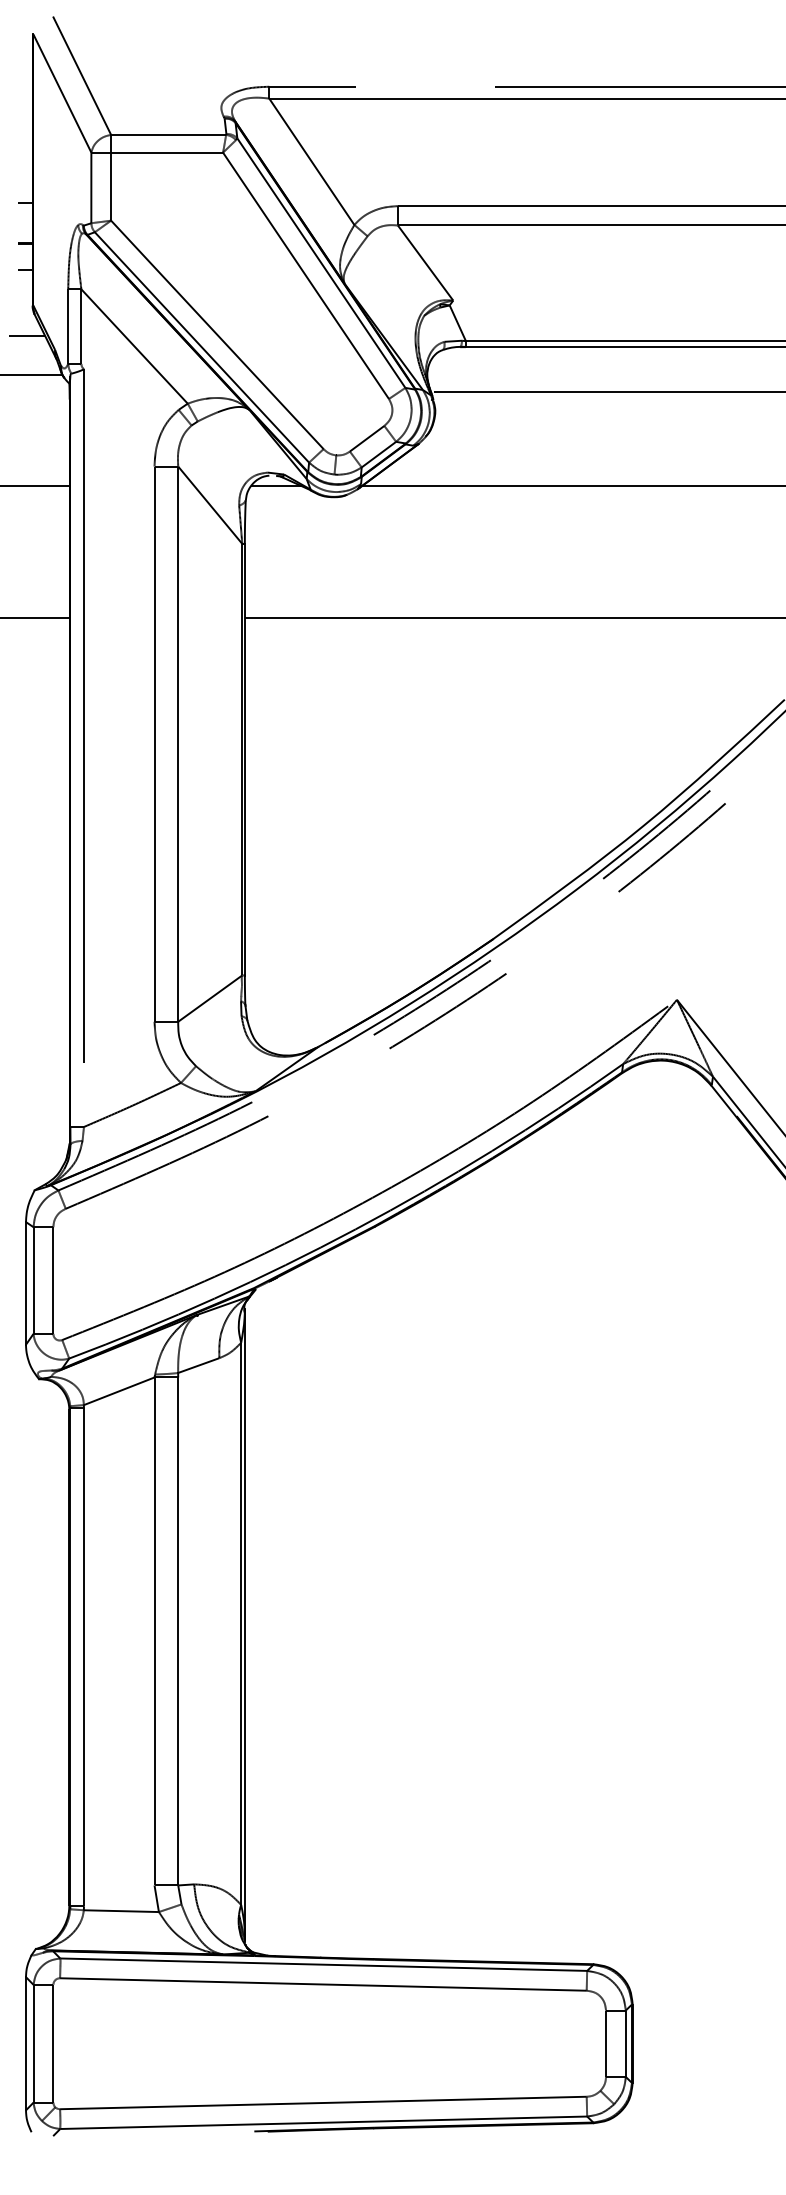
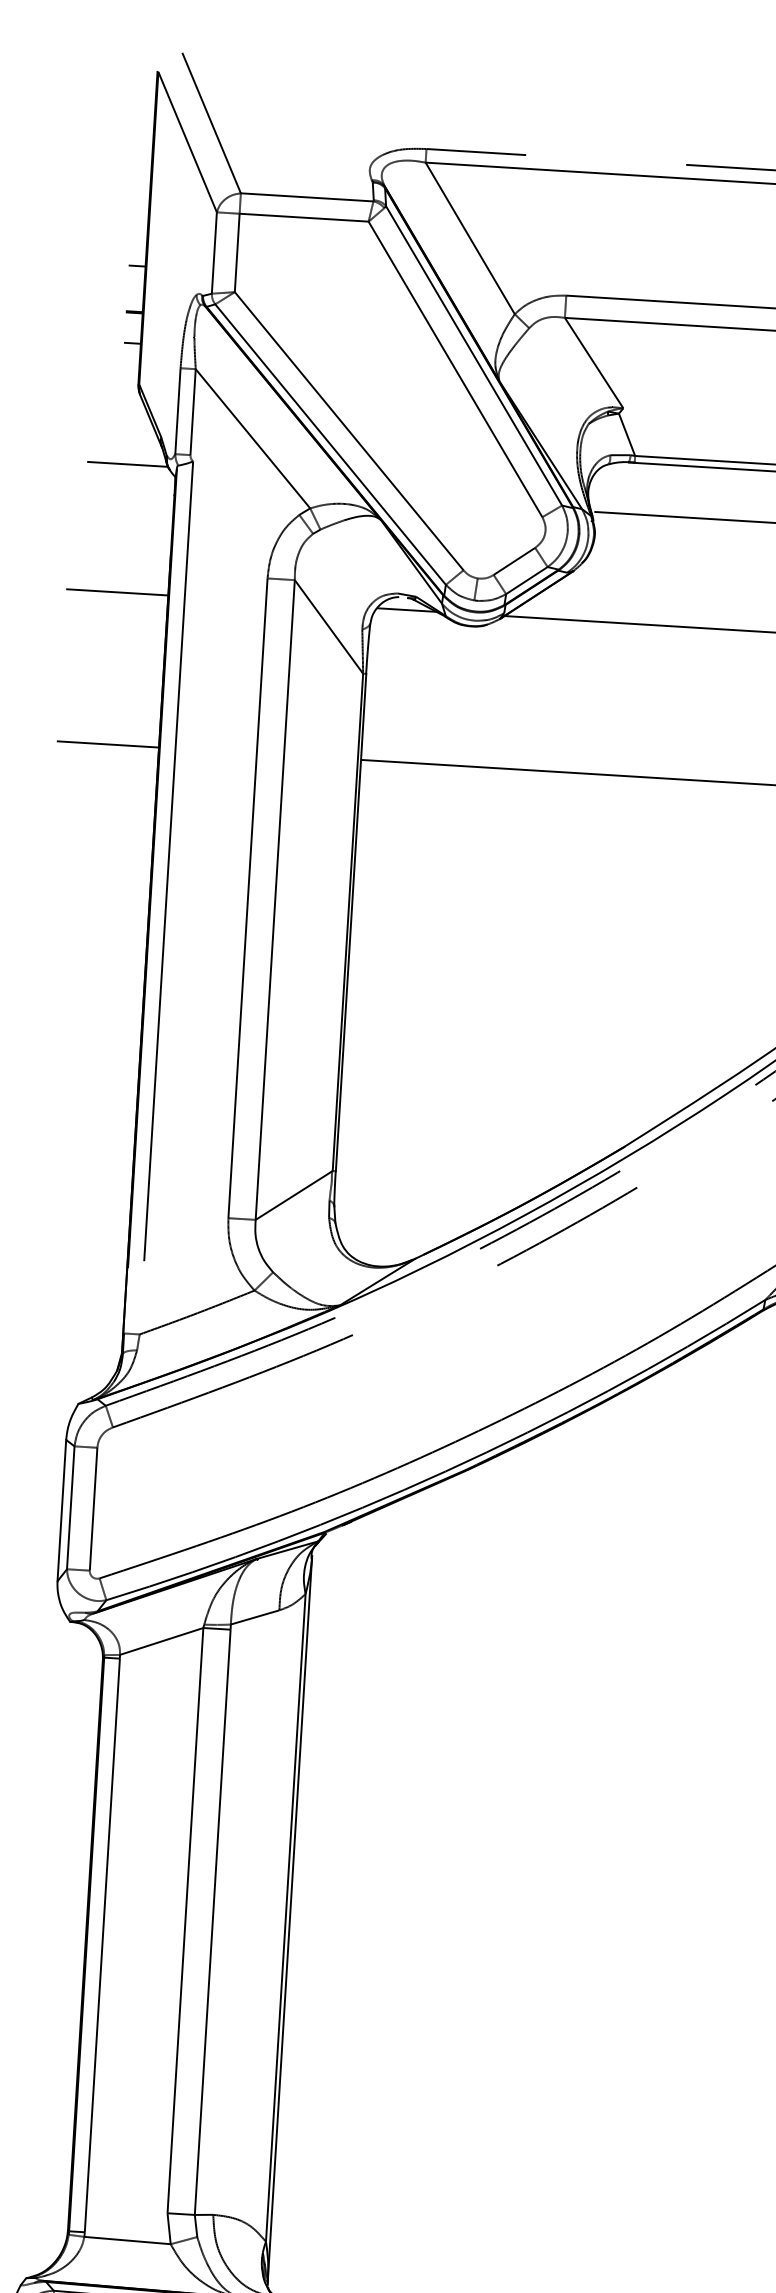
line: (26, 335) -> (129, 418), removed

